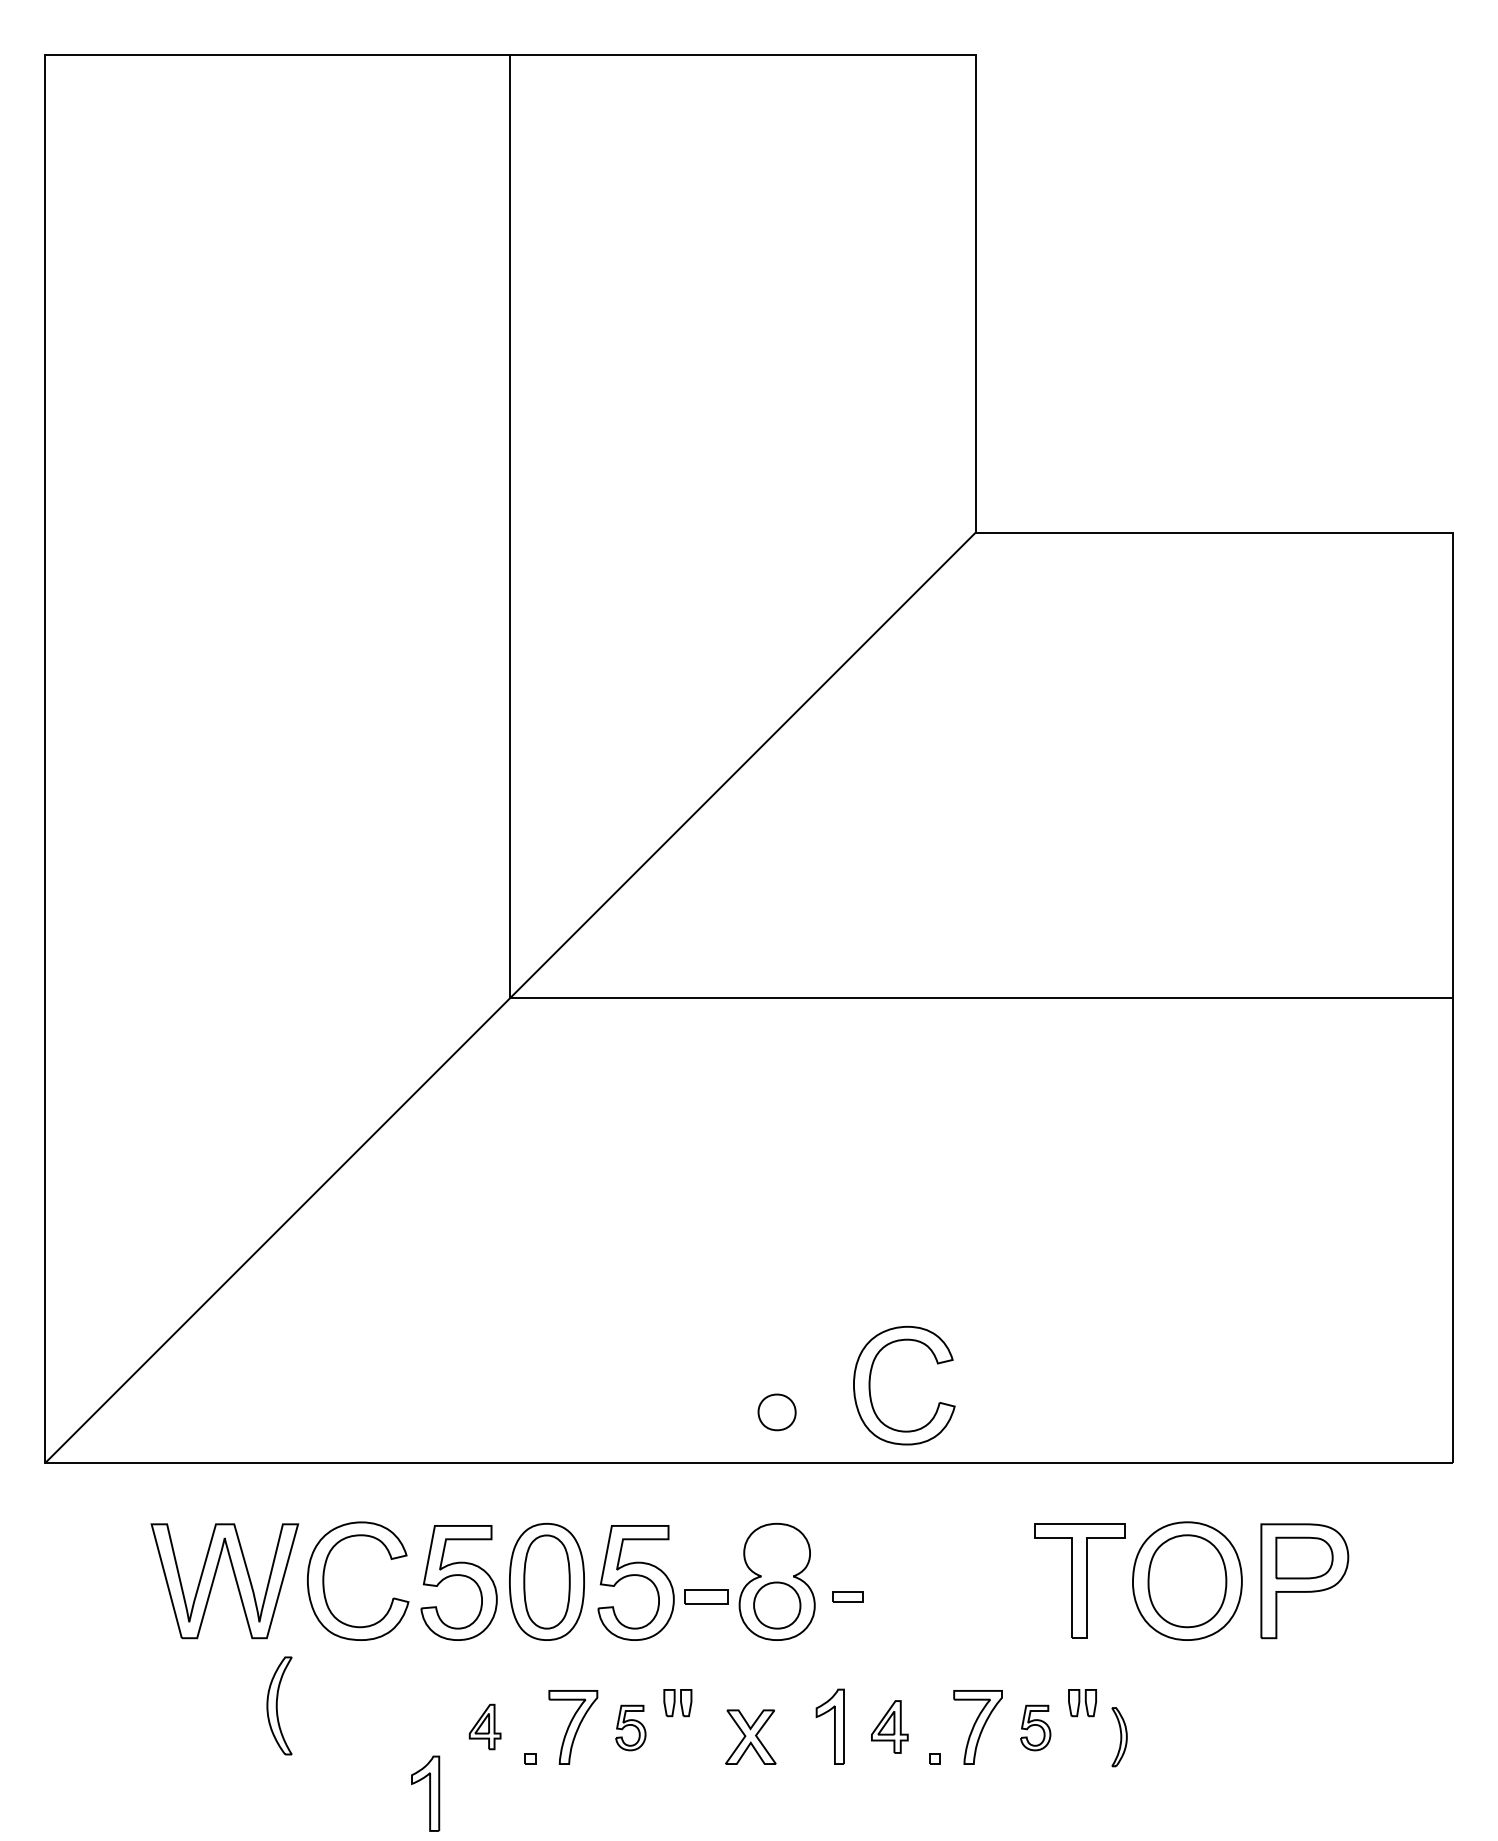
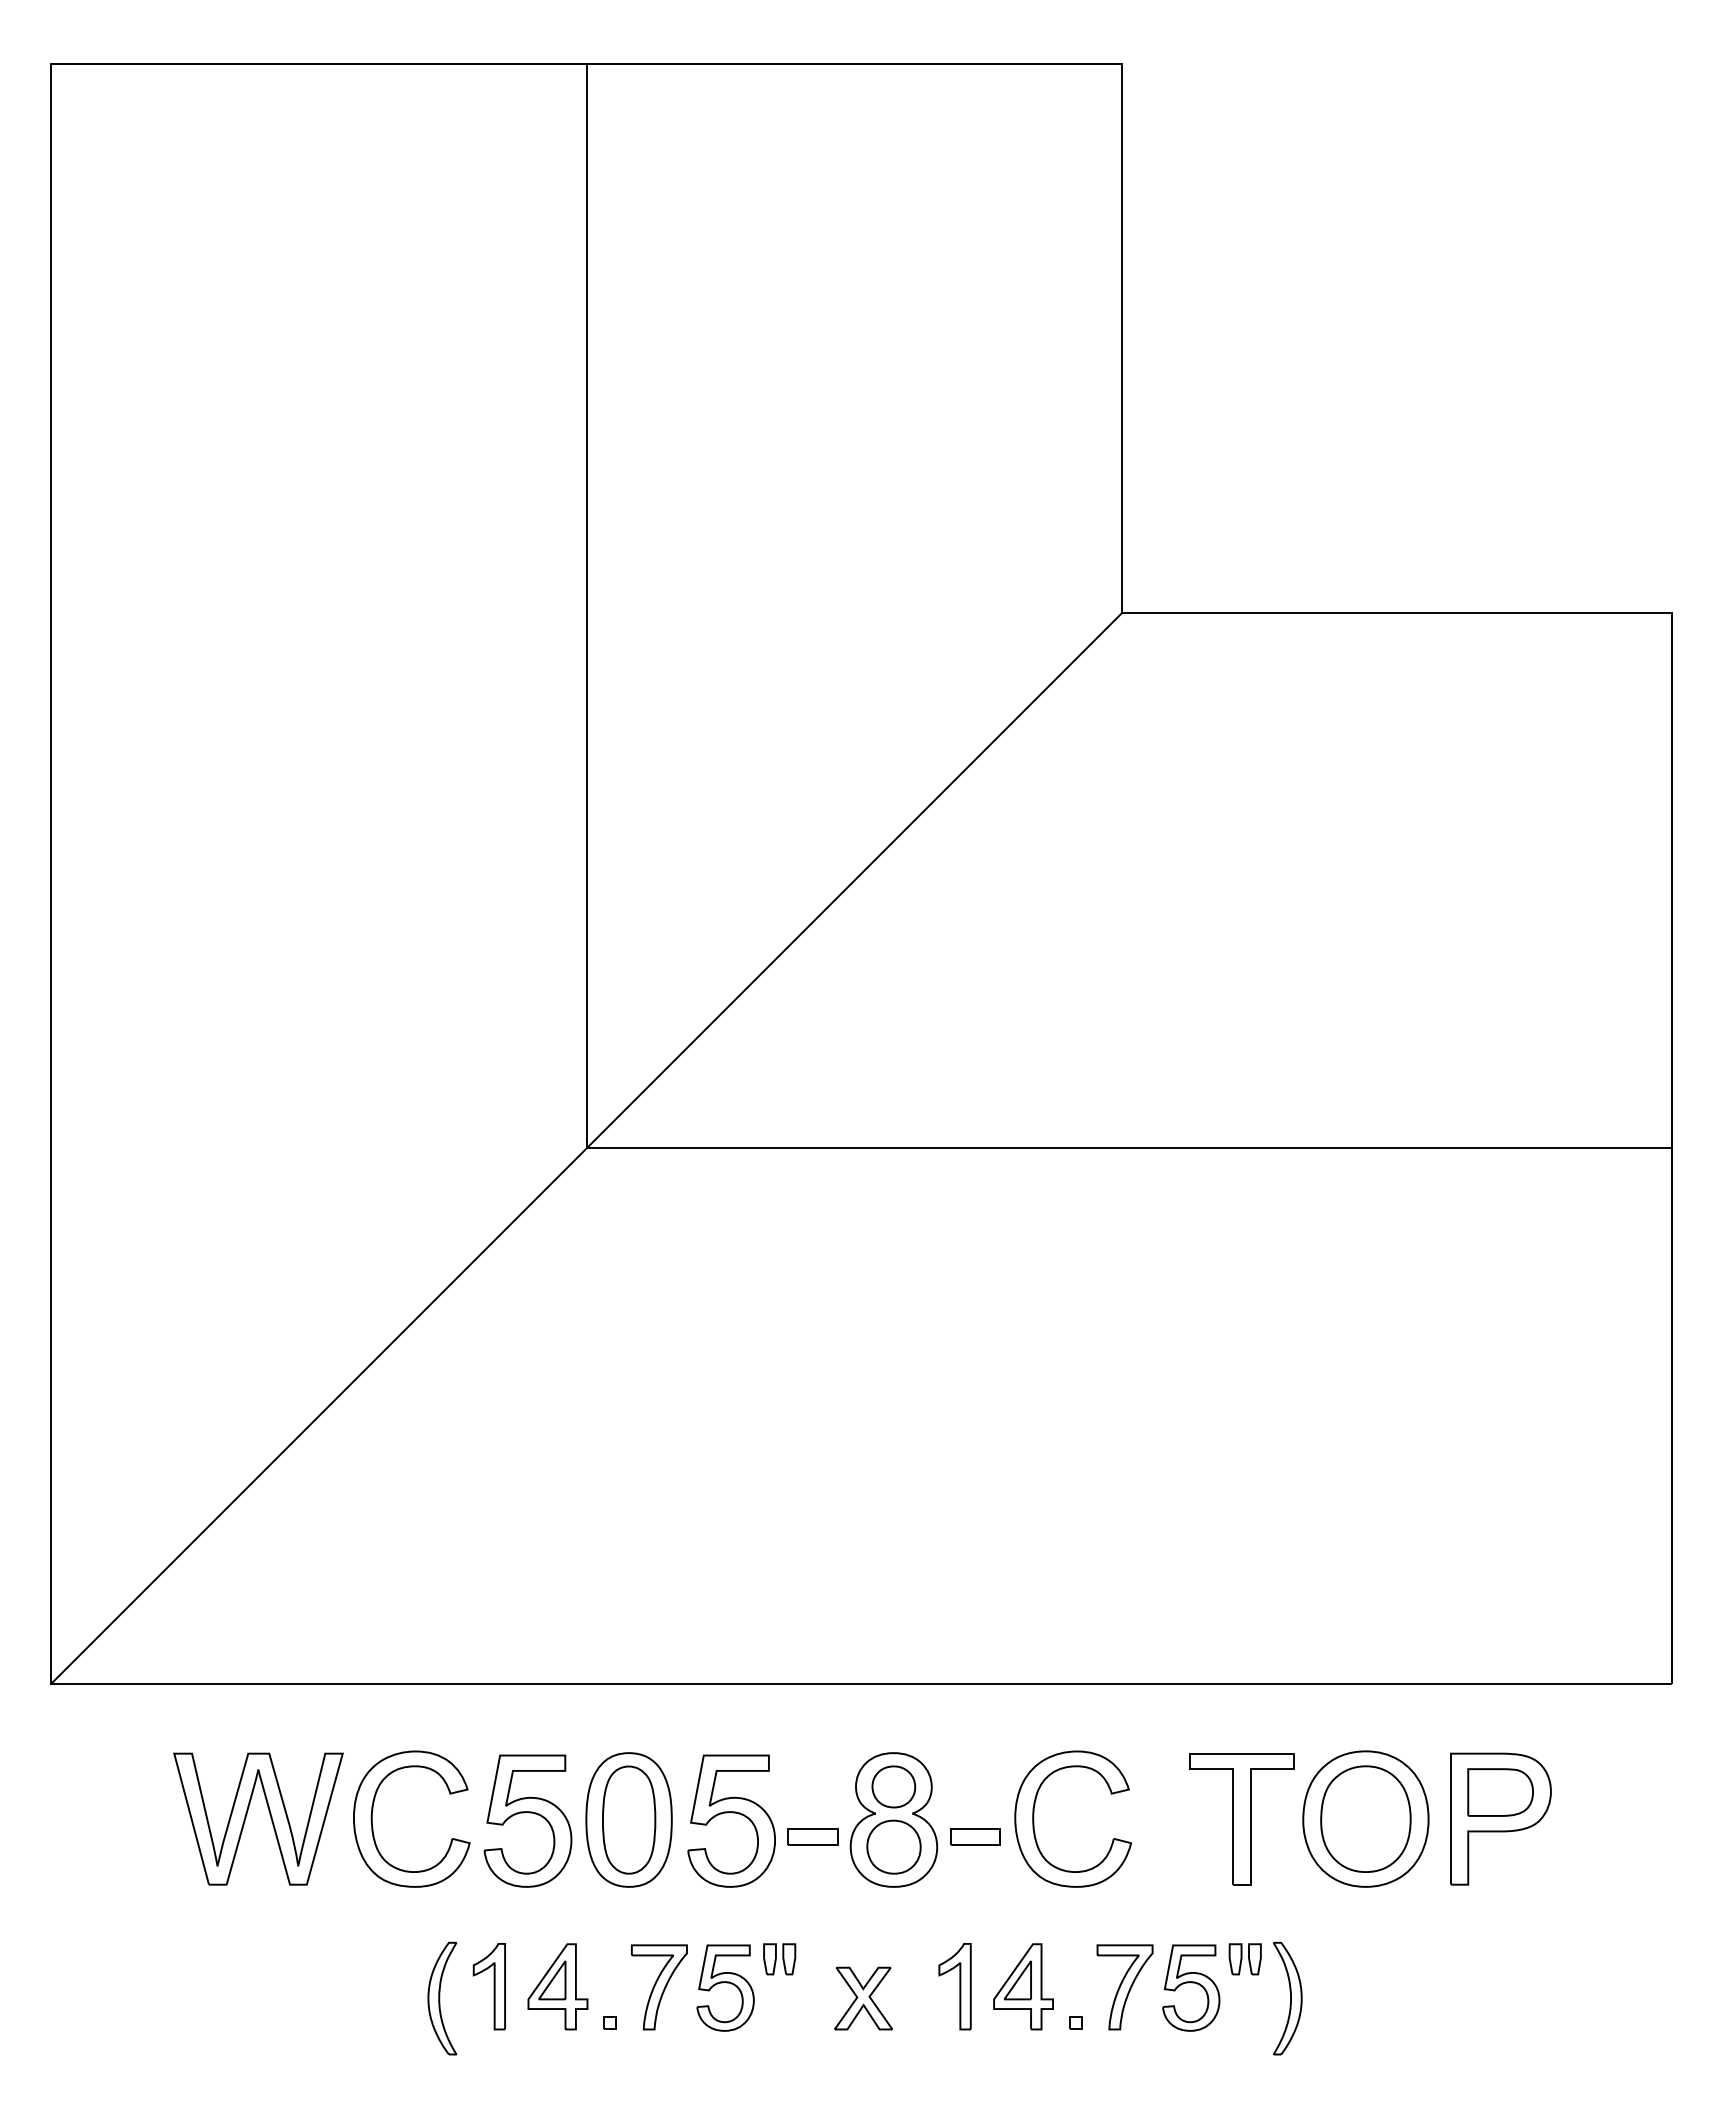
part: (870, 1385) -> (1034, 1818), moved
part: (776, 1412) -> (893, 1786), moved
part: (848, 1596) -> (975, 1836), size x1.43
part: (279, 1705) -> (442, 1998), moved
part: (484, 1726) -> (557, 1986), size x1.67
part: (889, 1726) -> (1023, 1986), size x1.43
part: (630, 1727) -> (725, 1987), size x1.67
part: (1035, 1727) -> (1191, 1987), size x1.67
part: (1119, 1737) -> (1287, 1998), size x1.67
part: (424, 1793) -> (488, 1986), moved

